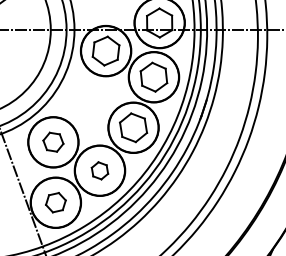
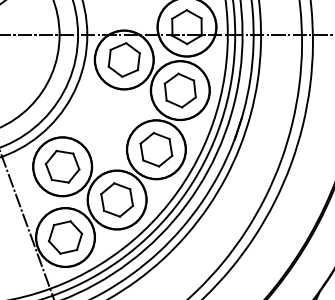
part: (53, 141) -> (62, 165), size x1.43
part: (99, 170) -> (116, 199), size x1.67
part: (55, 202) -> (65, 237), size x1.43

